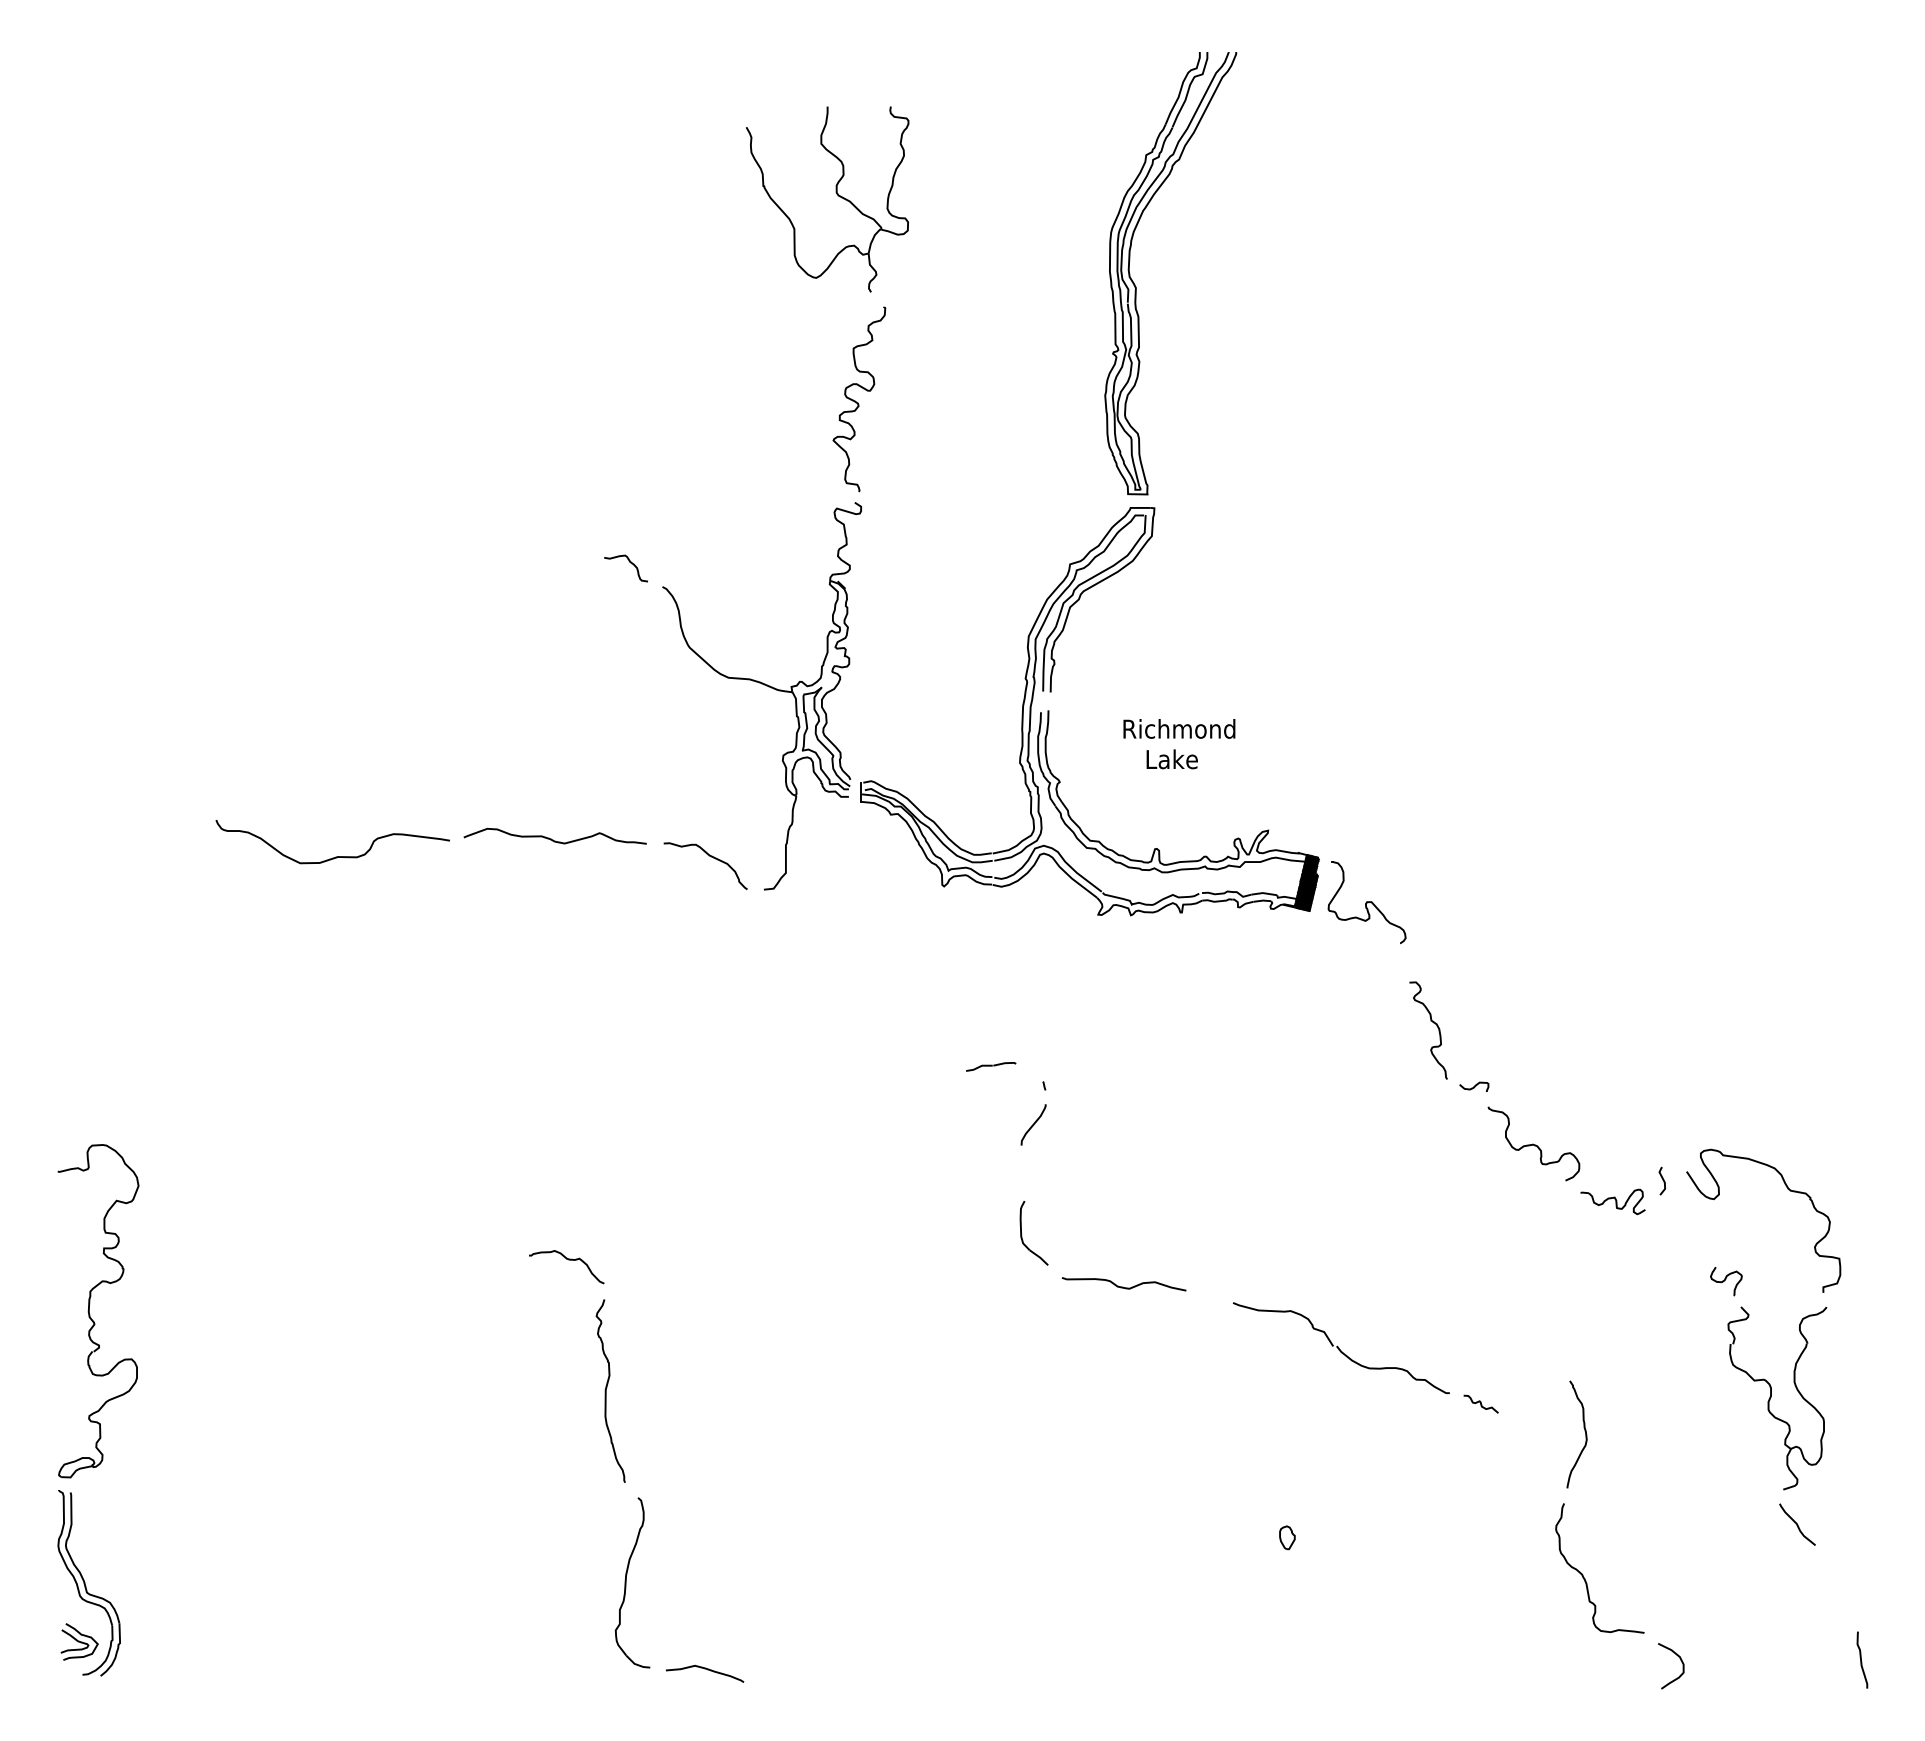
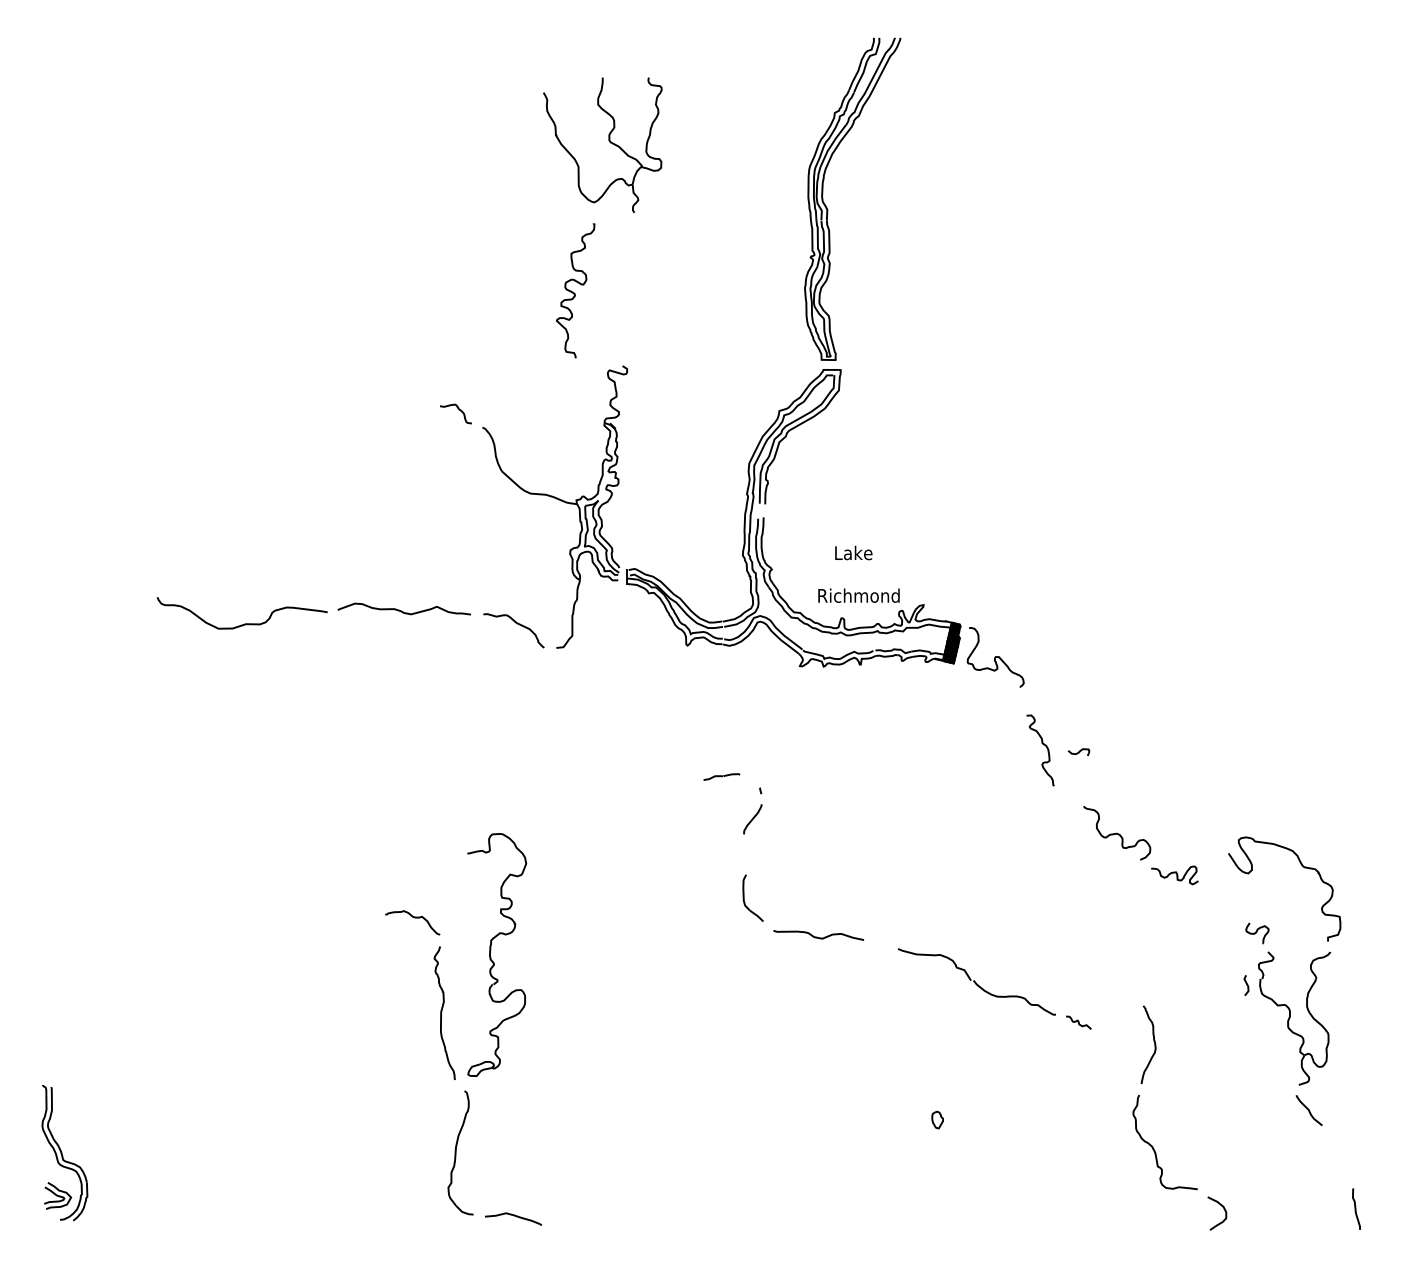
curve: (858, 402) -> (574, 293), moved
text: (1179, 728) -> (859, 595), moved
curve: (1474, 1086) -> (1079, 752), moved
curve: (1662, 1180) -> (1246, 985), moved
part: (90, 1314) -> (491, 957), moved

